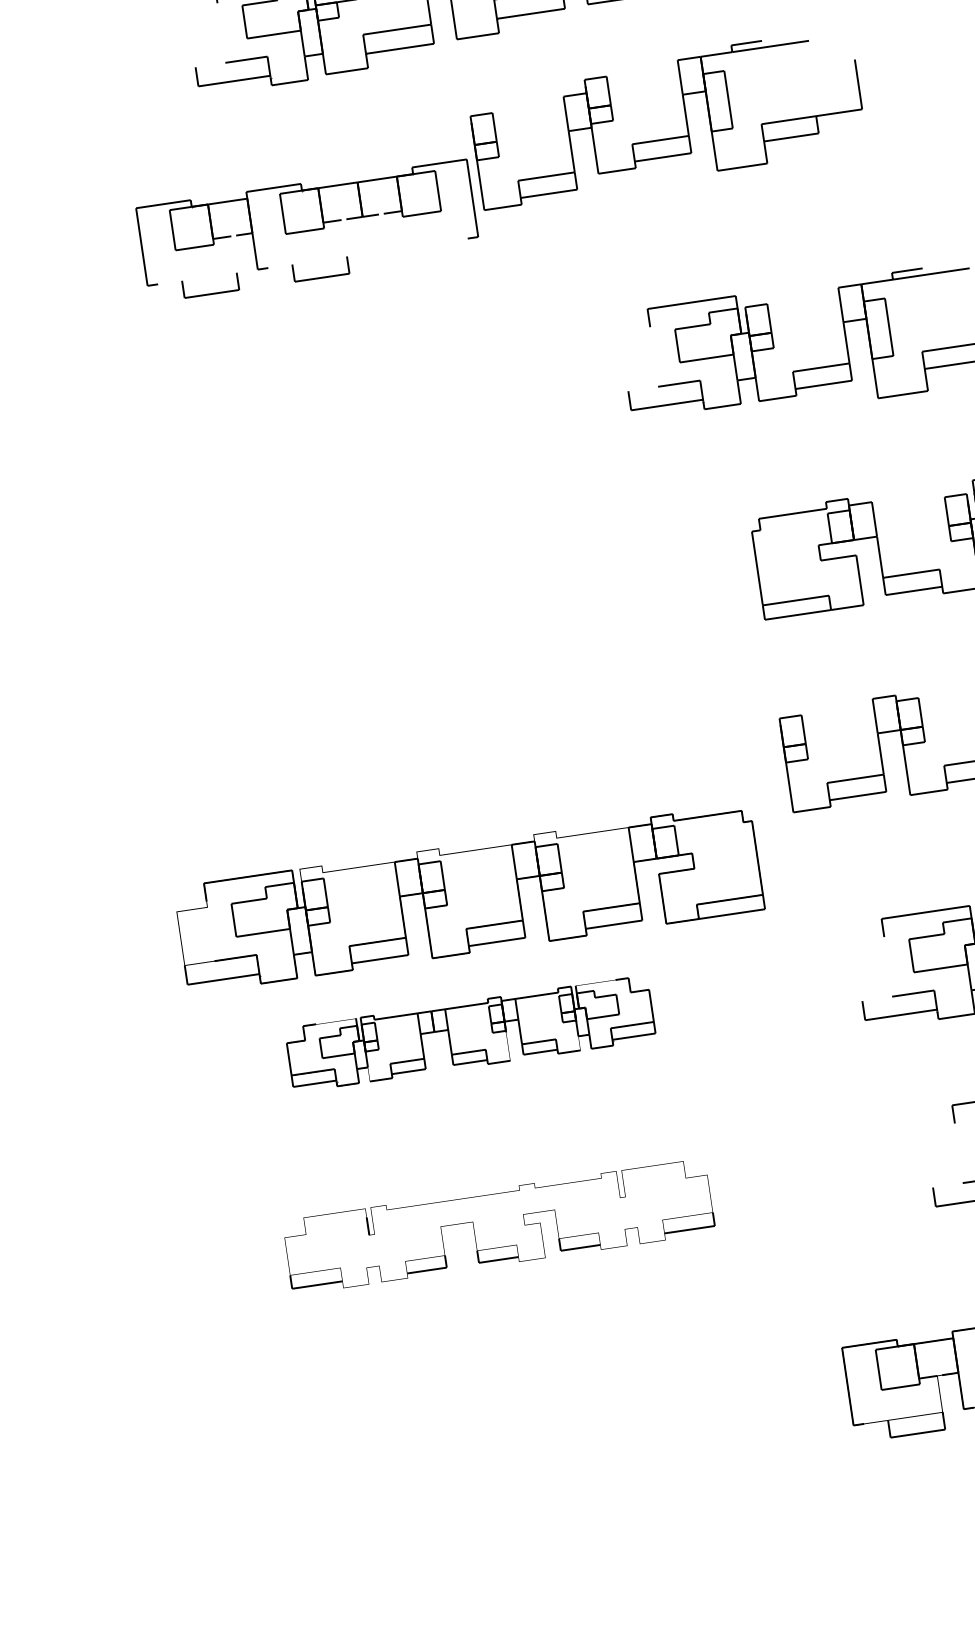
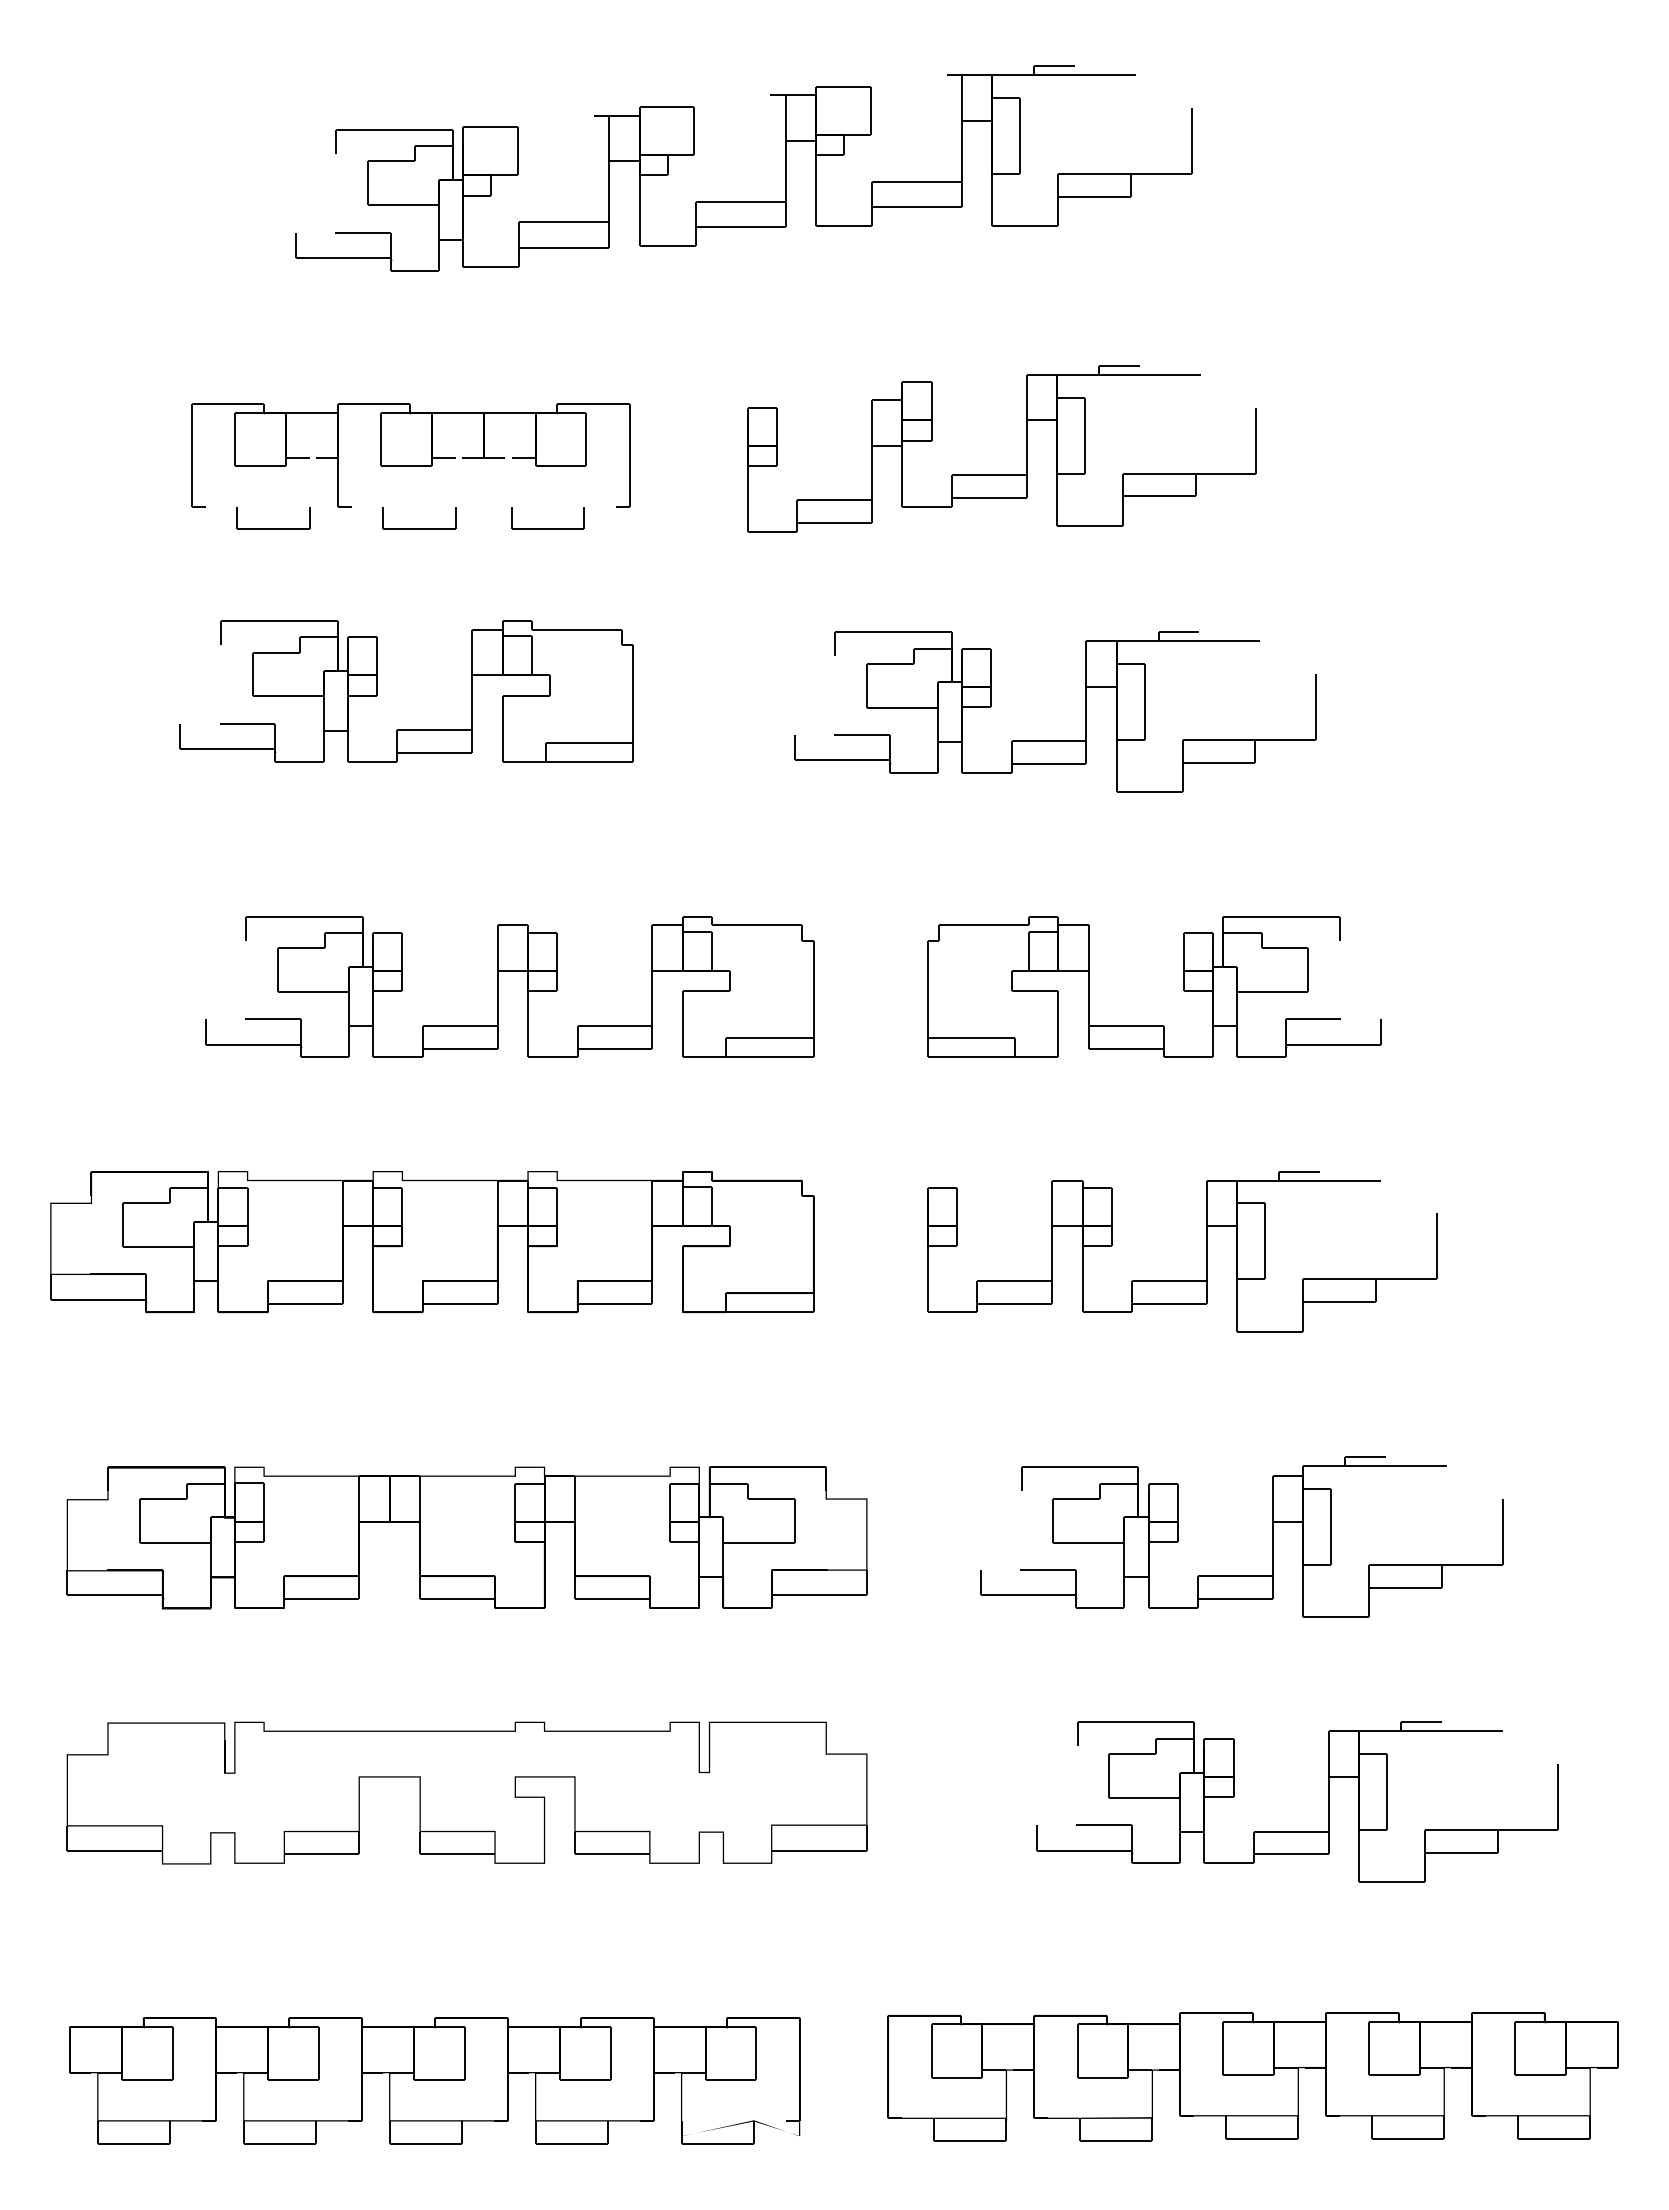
part: (685, 116) -> (1026, 448), moved
line: (418, 262) -> (547, 528), added
part: (308, 404) -> (377, 691), added
part: (432, 614) -> (498, 986), added
part: (469, 898) -> (432, 1241), moved
part: (470, 1033) -> (466, 1537), size x1.67
part: (498, 1226) -> (466, 1792), size x1.43
part: (506, 1447) -> (434, 2080), added

